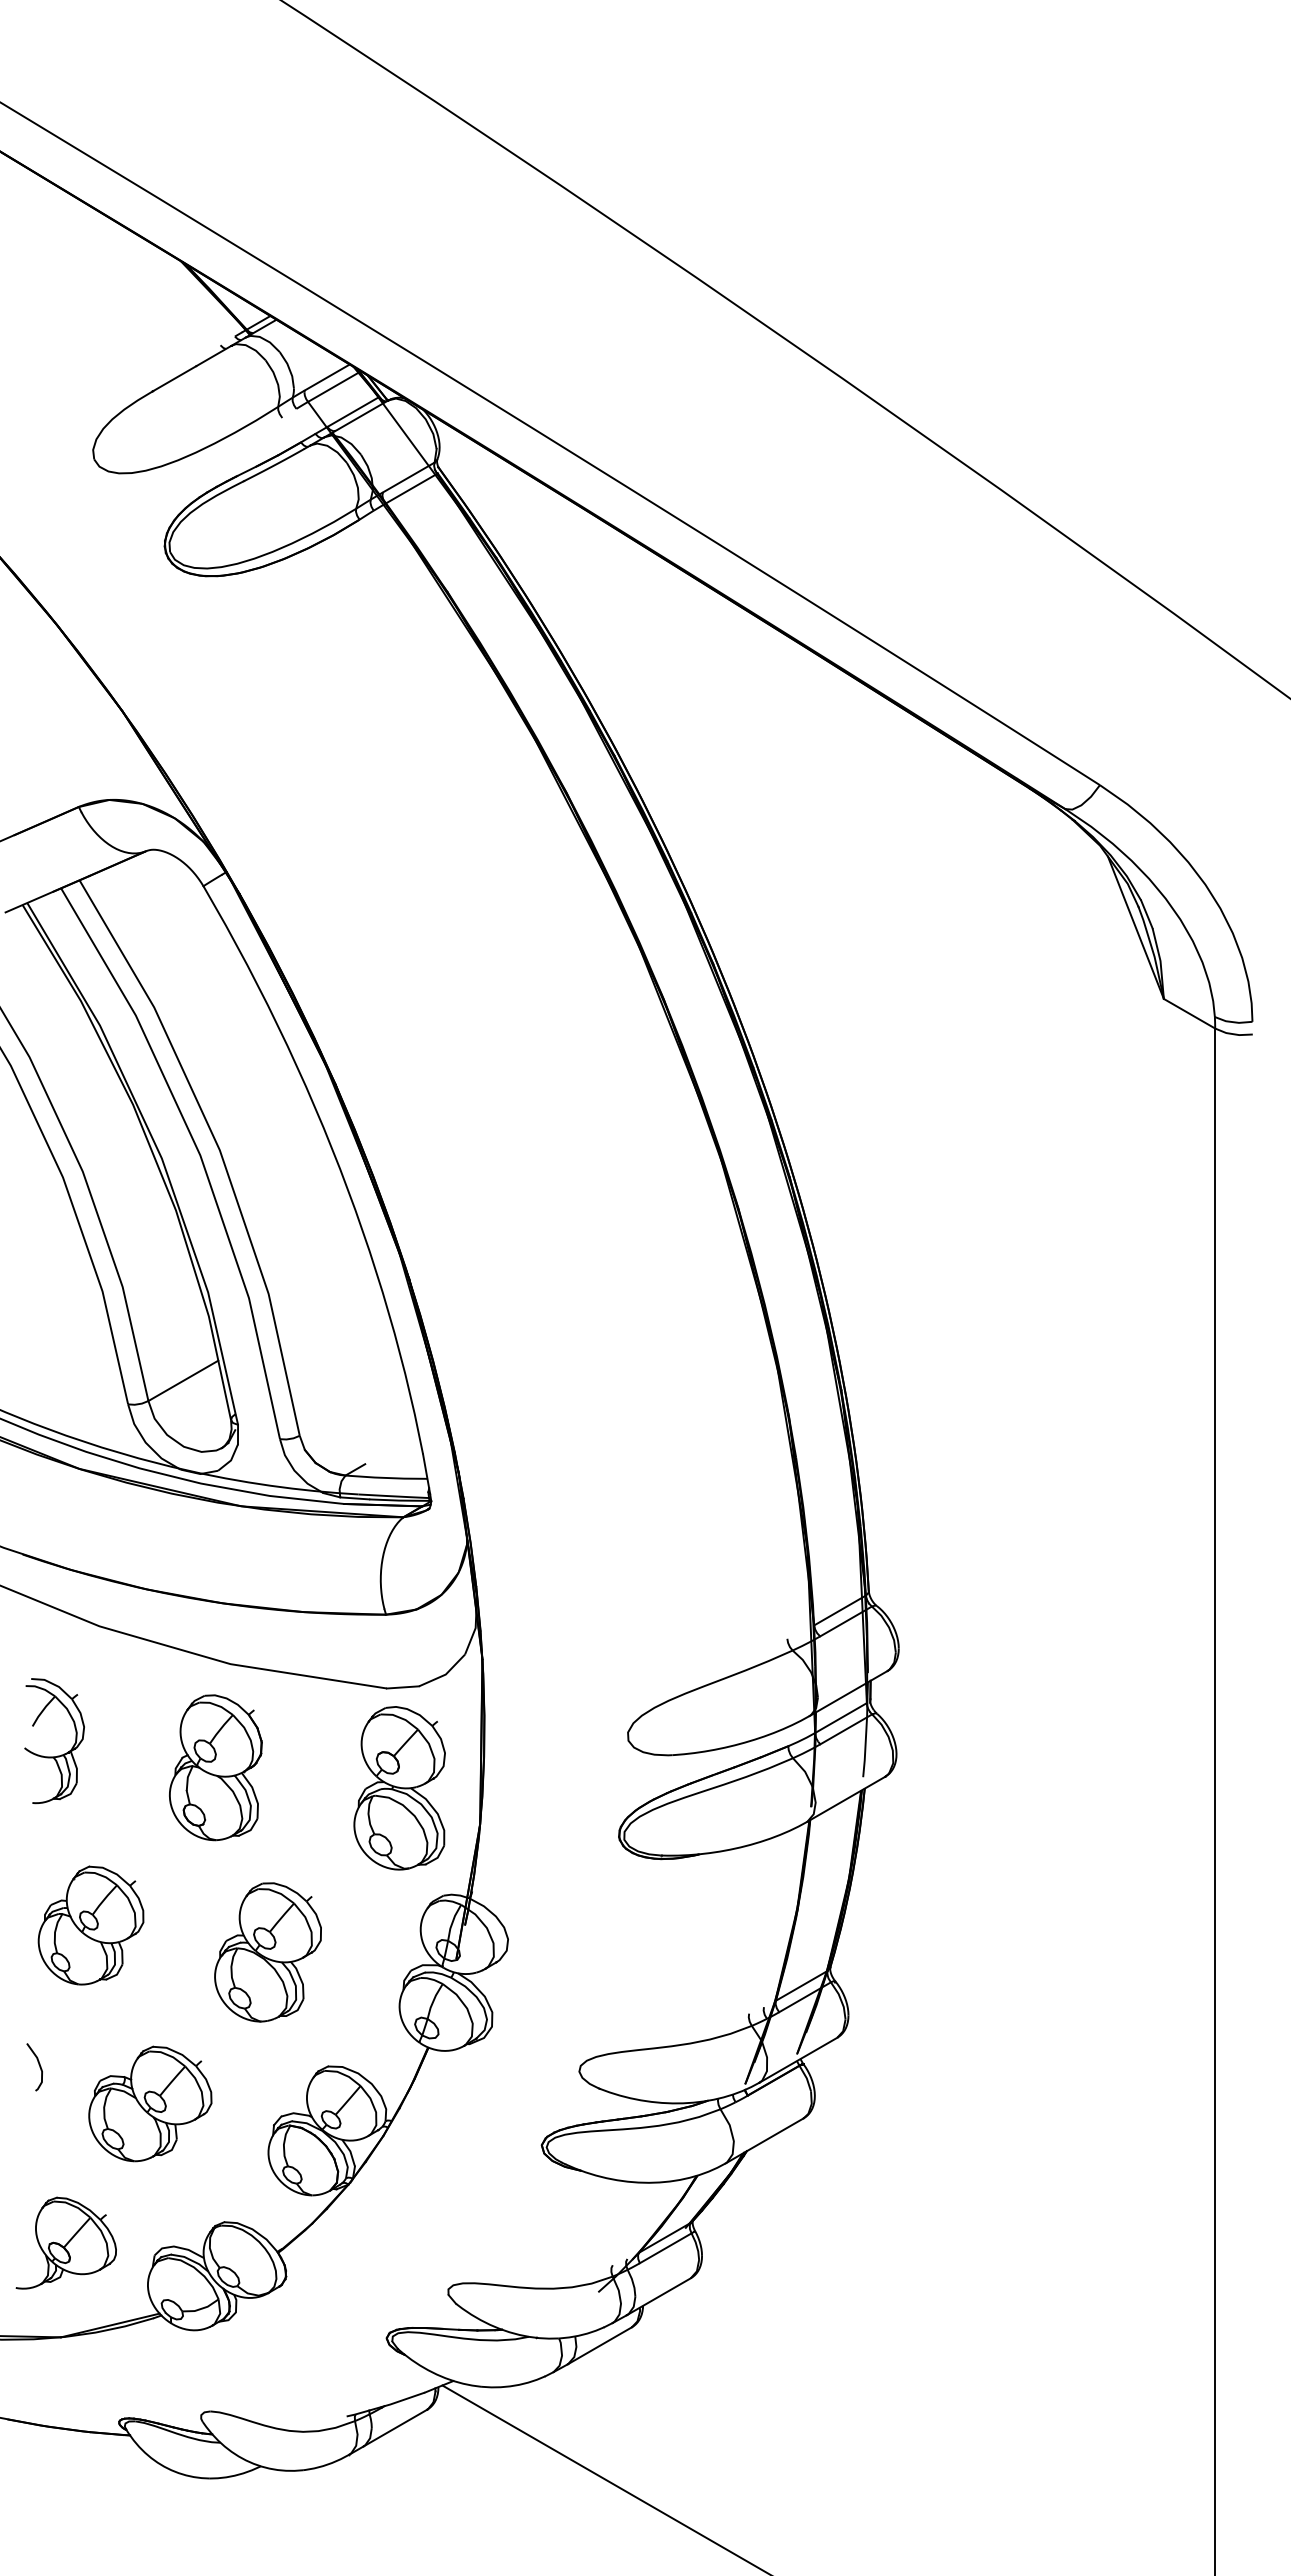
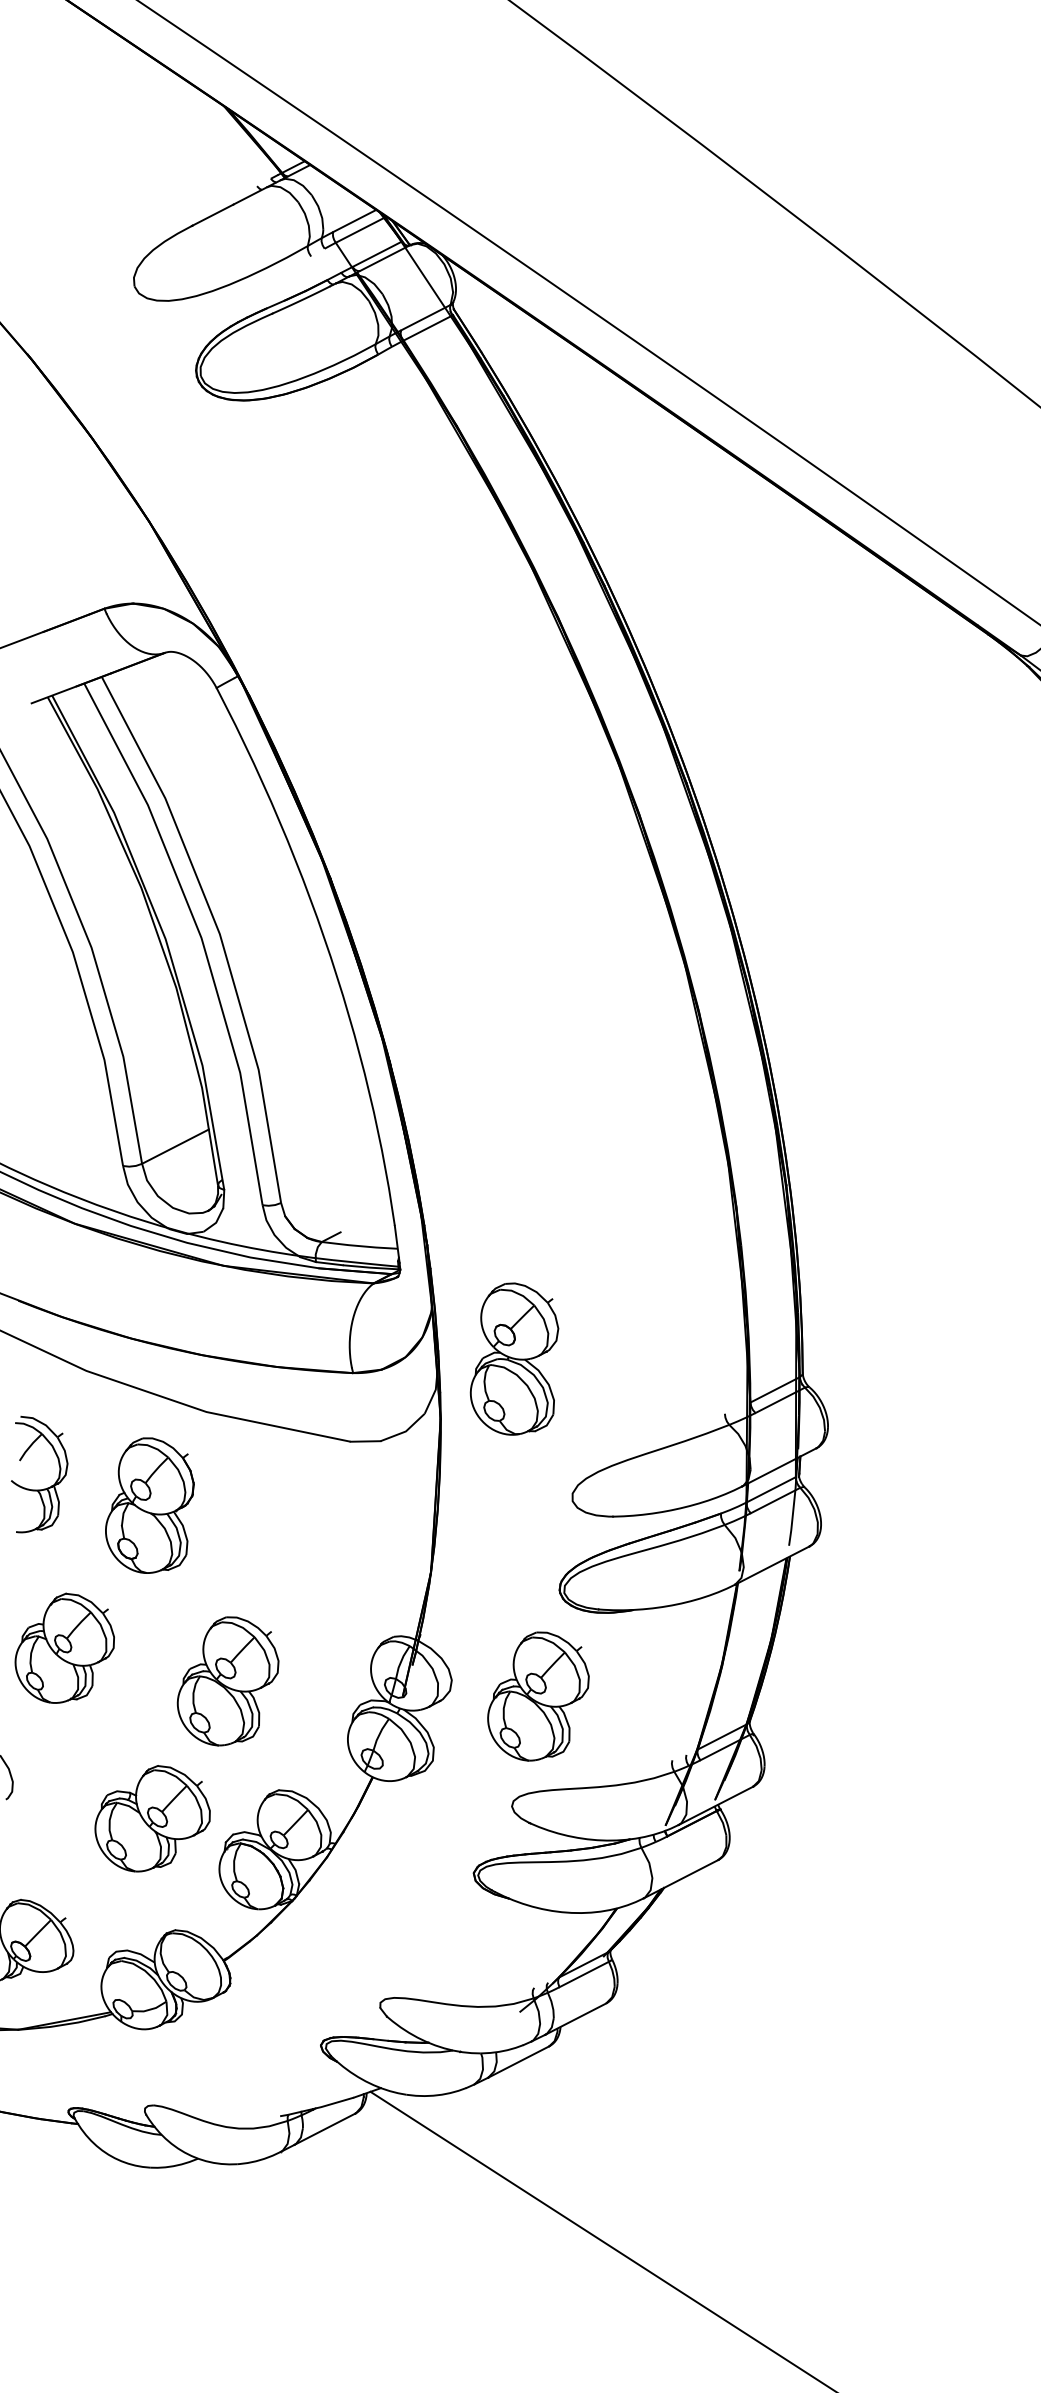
part: (215, 1767) -> (149, 1505), moved
part: (399, 1788) -> (514, 1359), moved
part: (601, 1952) -> (537, 1696), added
part: (150, 2103) -> (152, 1818), moved

